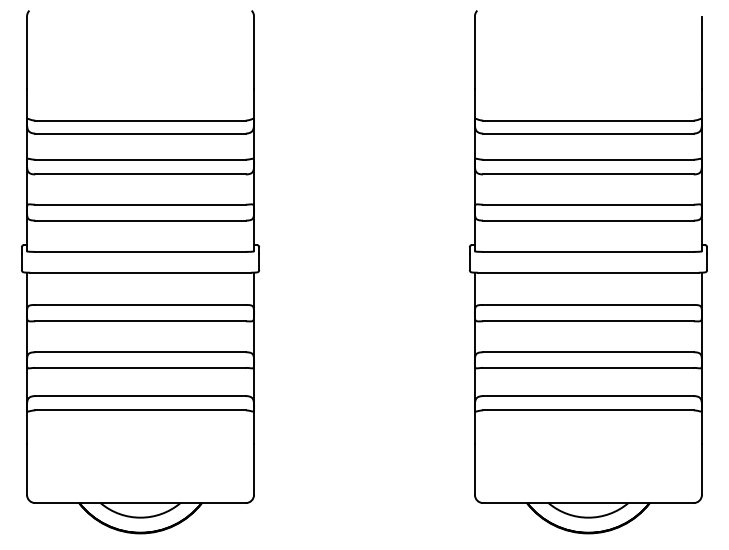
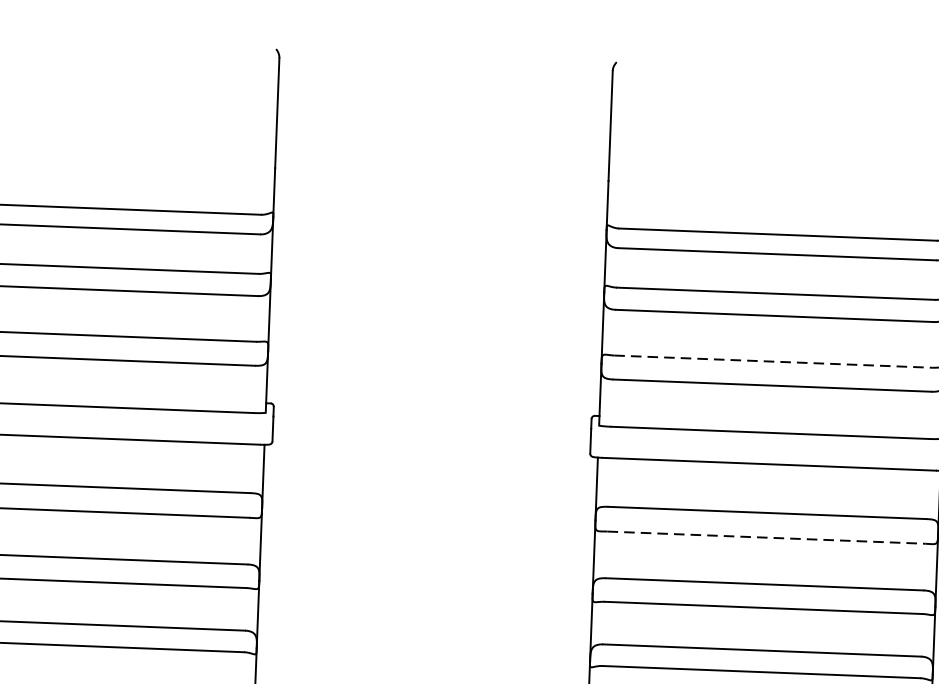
line: (588, 204) -> (773, 361), solid -> dashed
line: (588, 321) -> (766, 537), solid -> dashed

